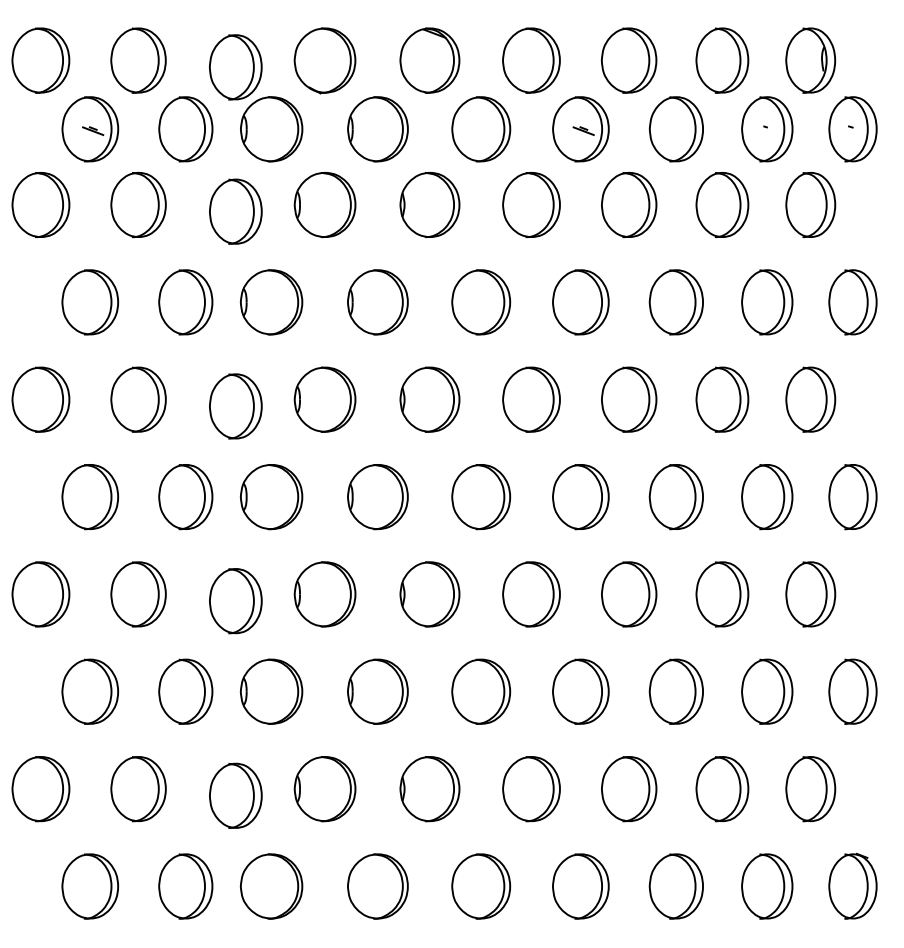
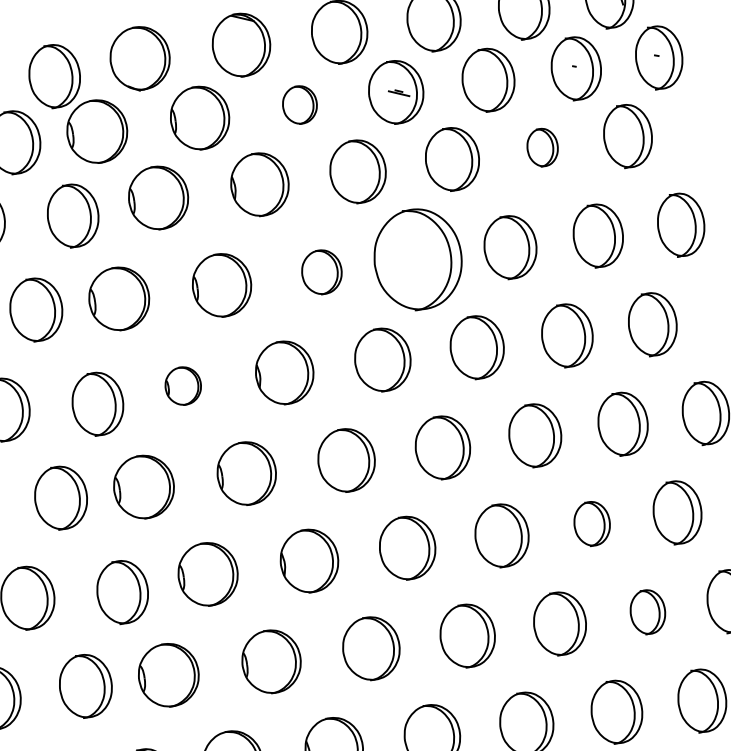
part: (481, 129) -> (300, 105), size x0.6
part: (722, 205) -> (542, 147), size x0.6
part: (481, 302) -> (322, 272), size x0.7
part: (580, 302) -> (417, 259), size x1.6
part: (324, 399) -> (182, 386), size x0.6
part: (722, 594) -> (592, 523), size x0.7
part: (767, 691) -> (648, 611), size x0.7

